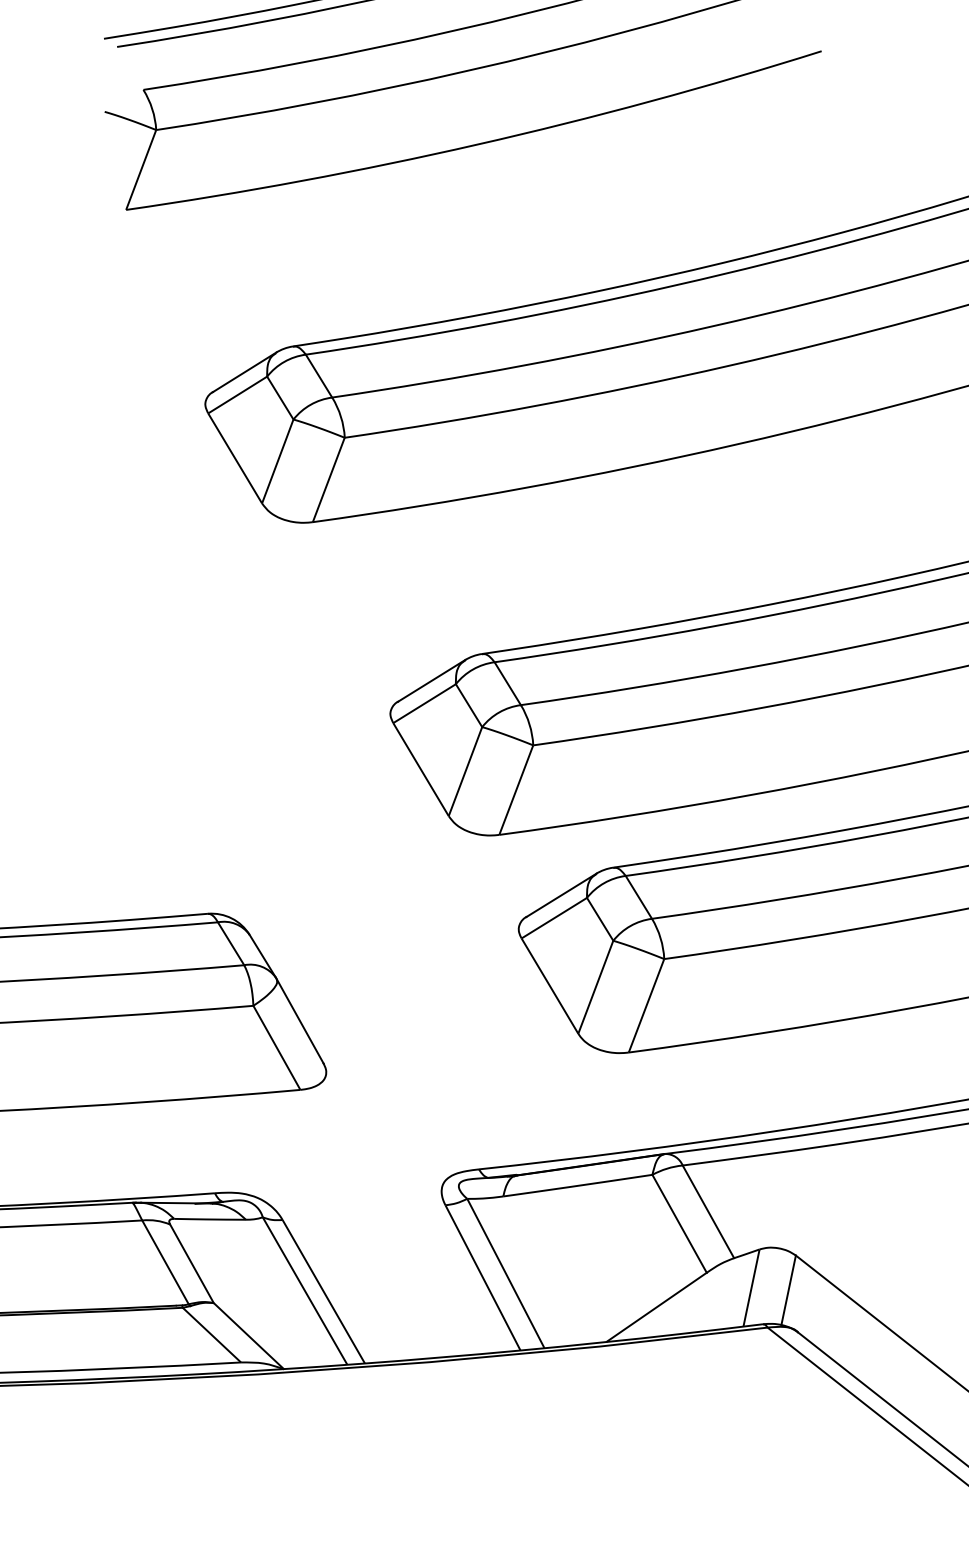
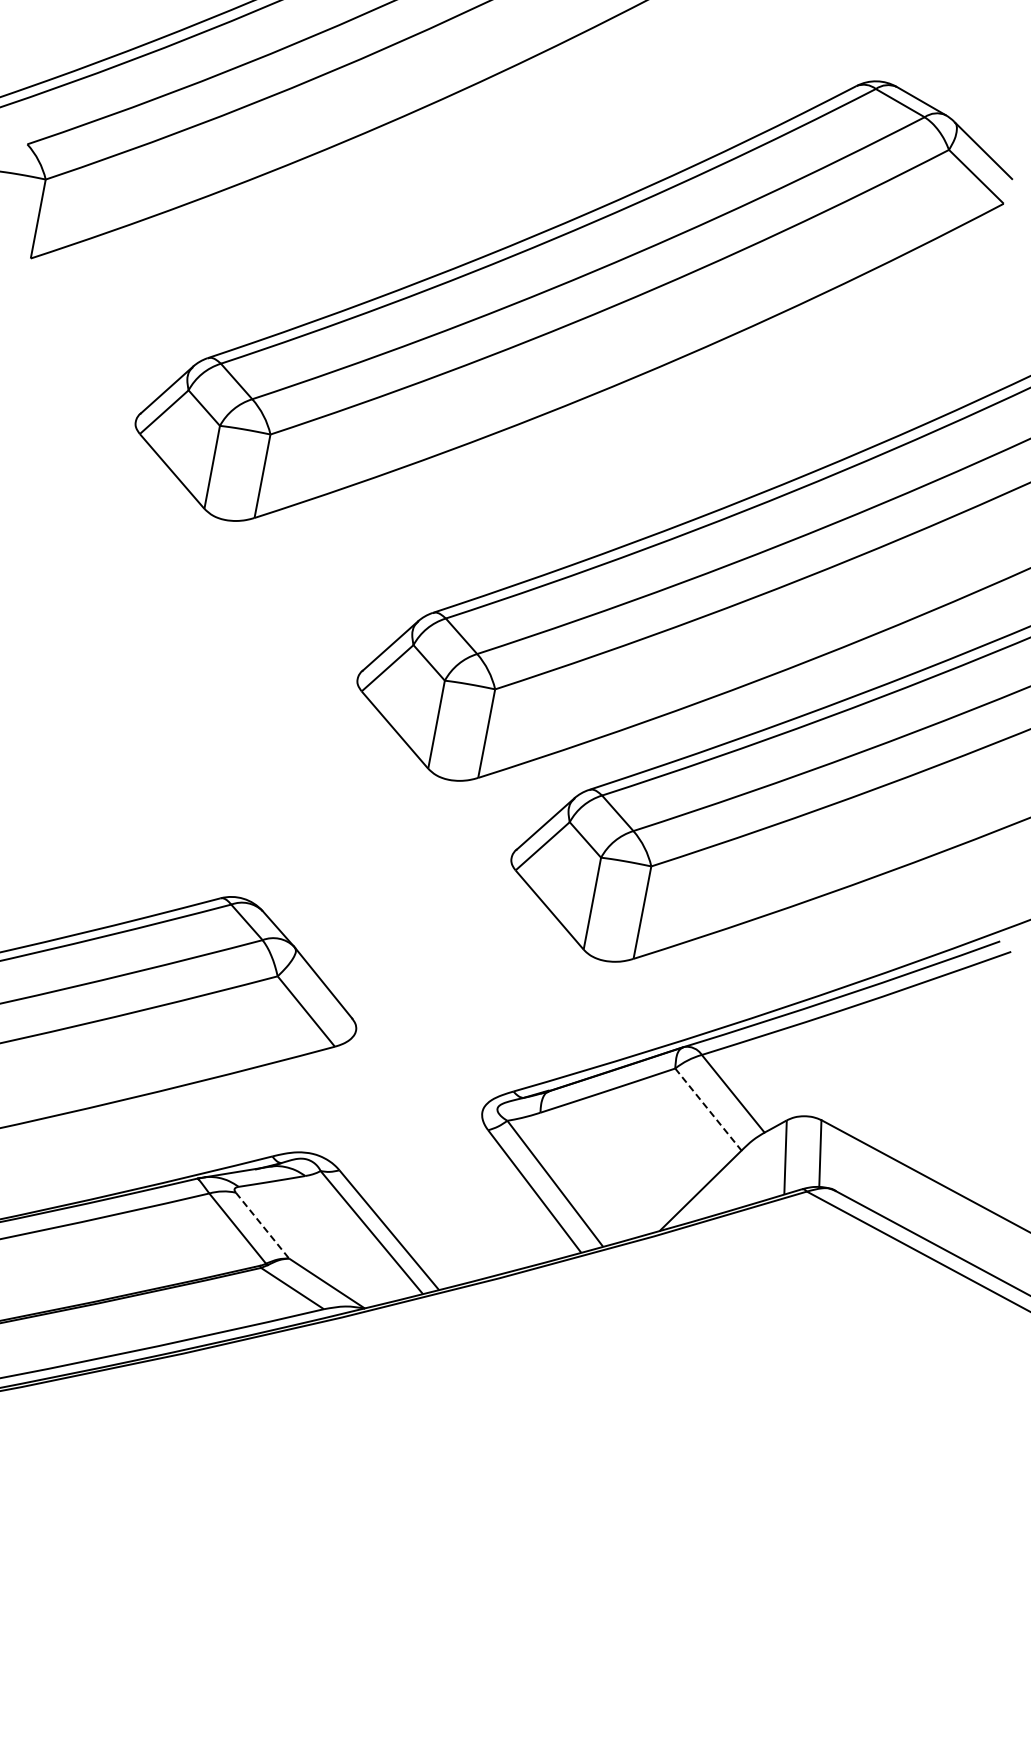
line: (679, 1223) -> (708, 1109), solid -> dashed
line: (191, 1264) -> (262, 1226), solid -> dashed

